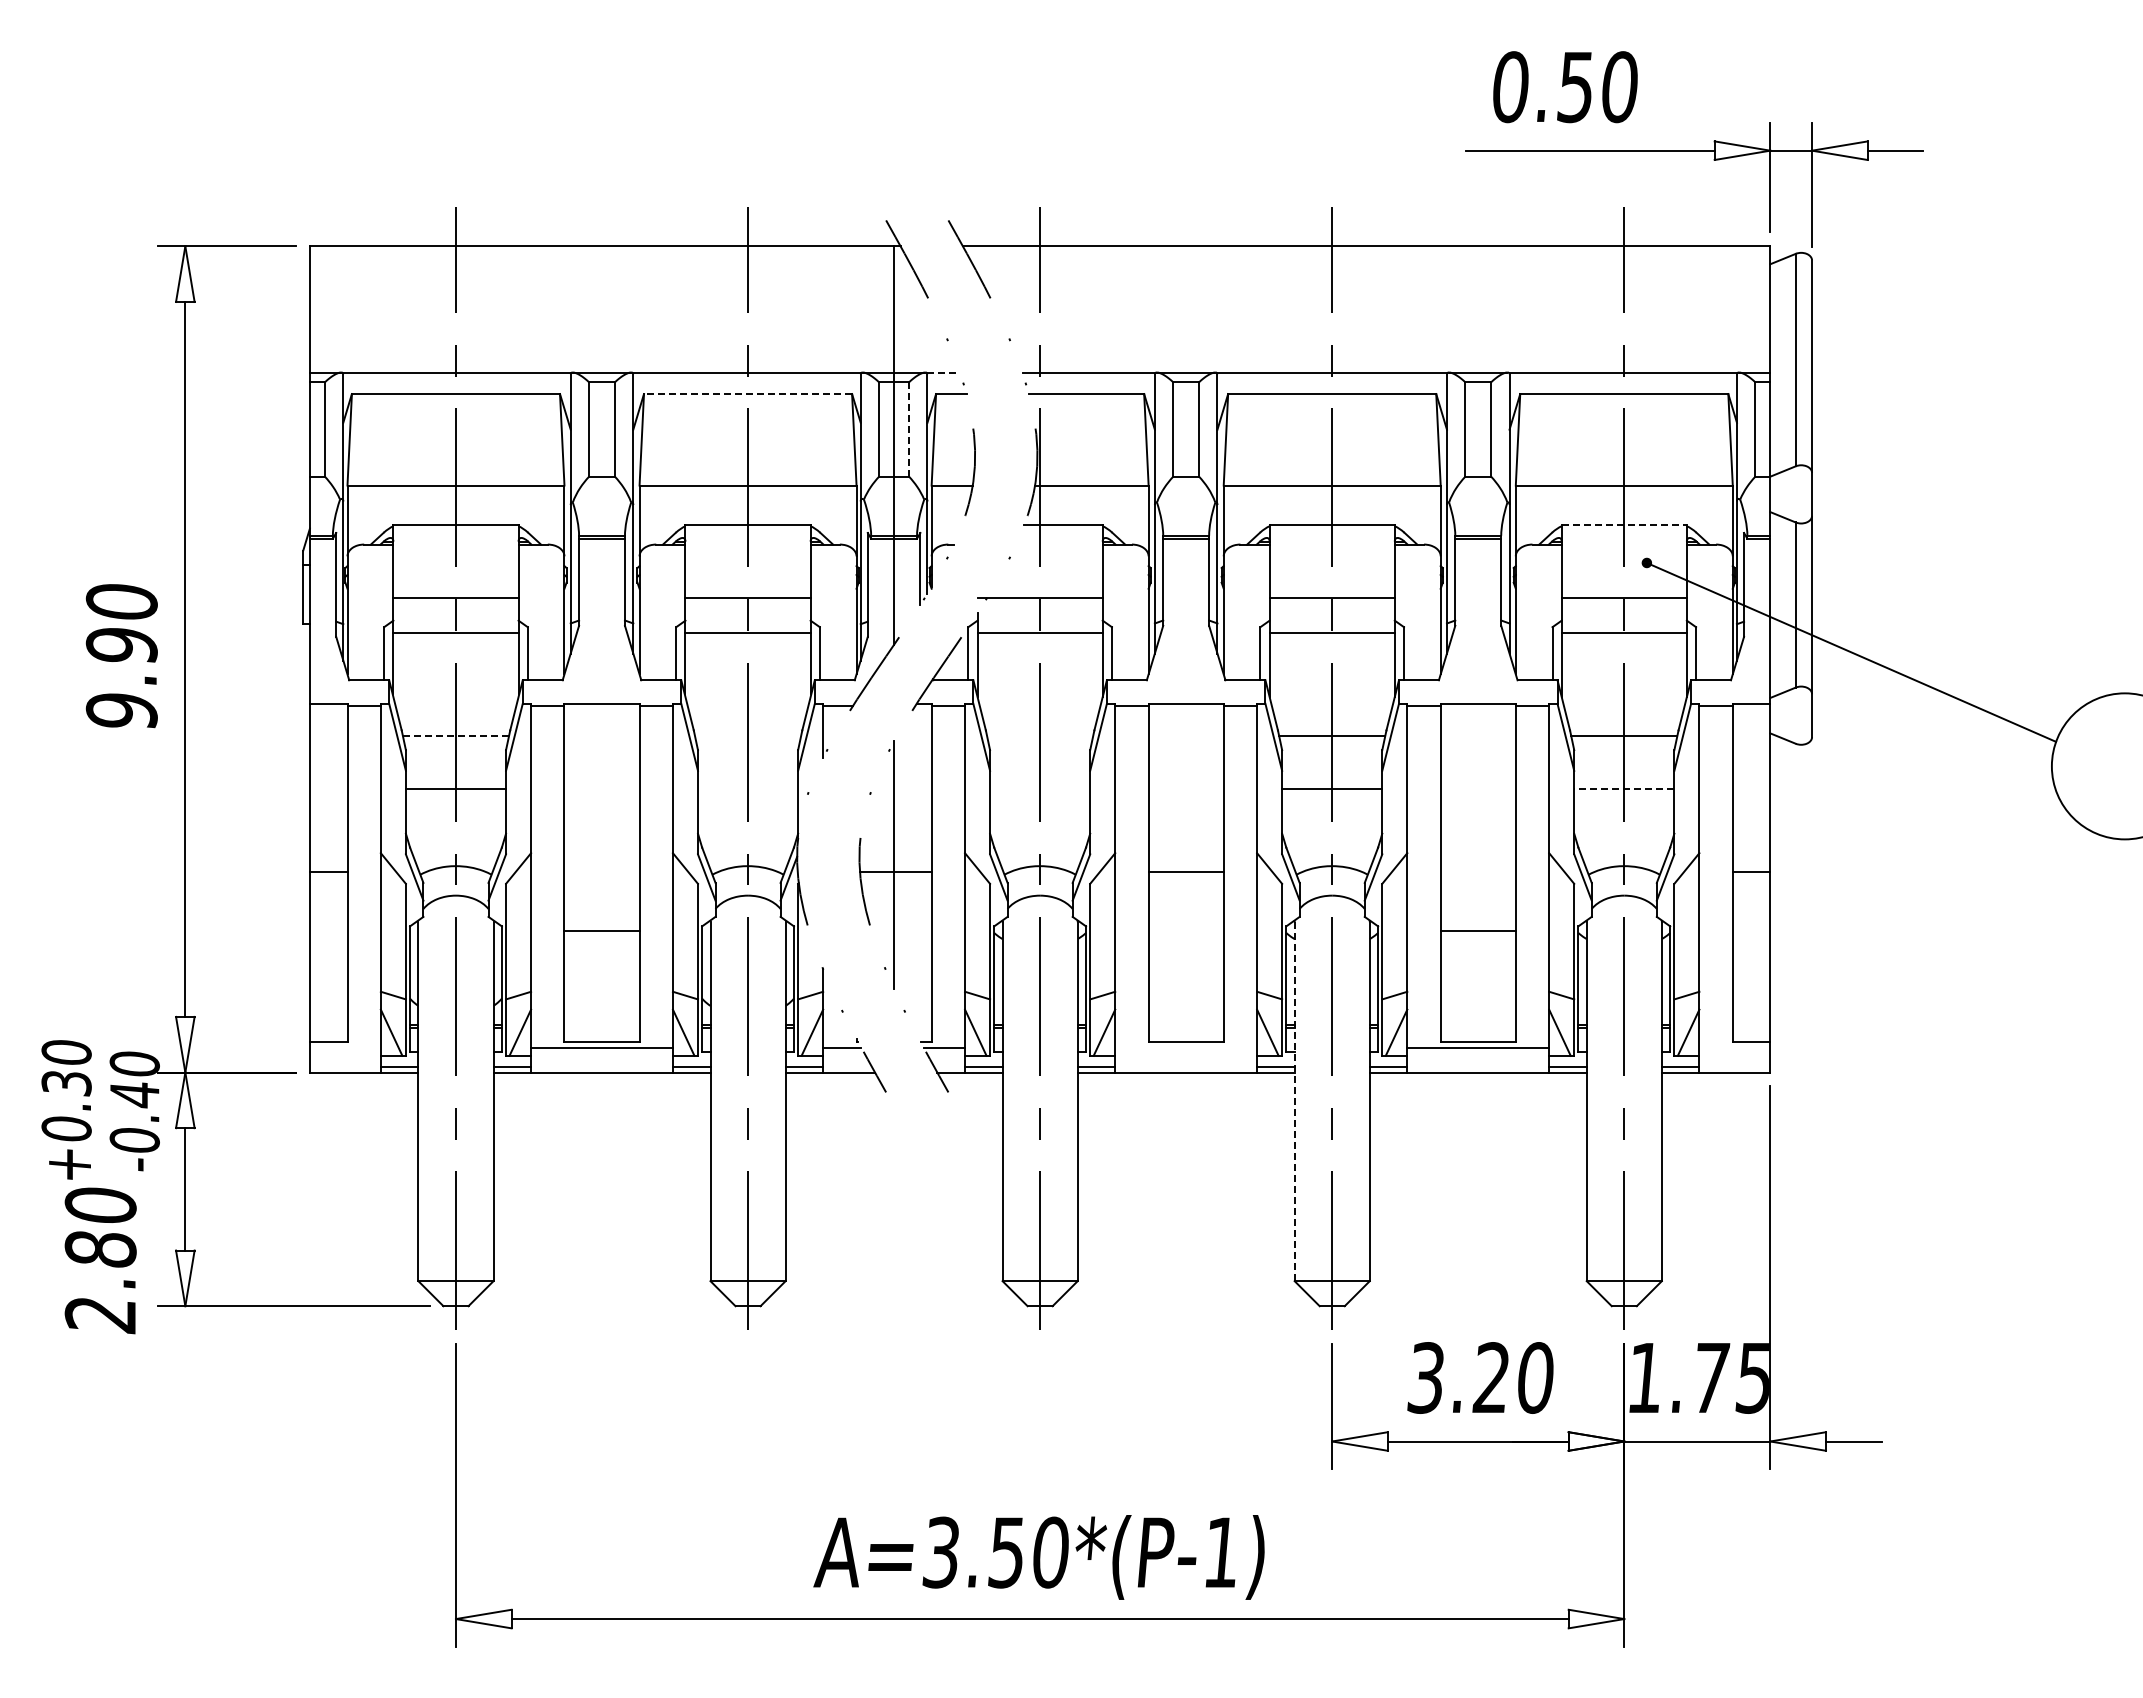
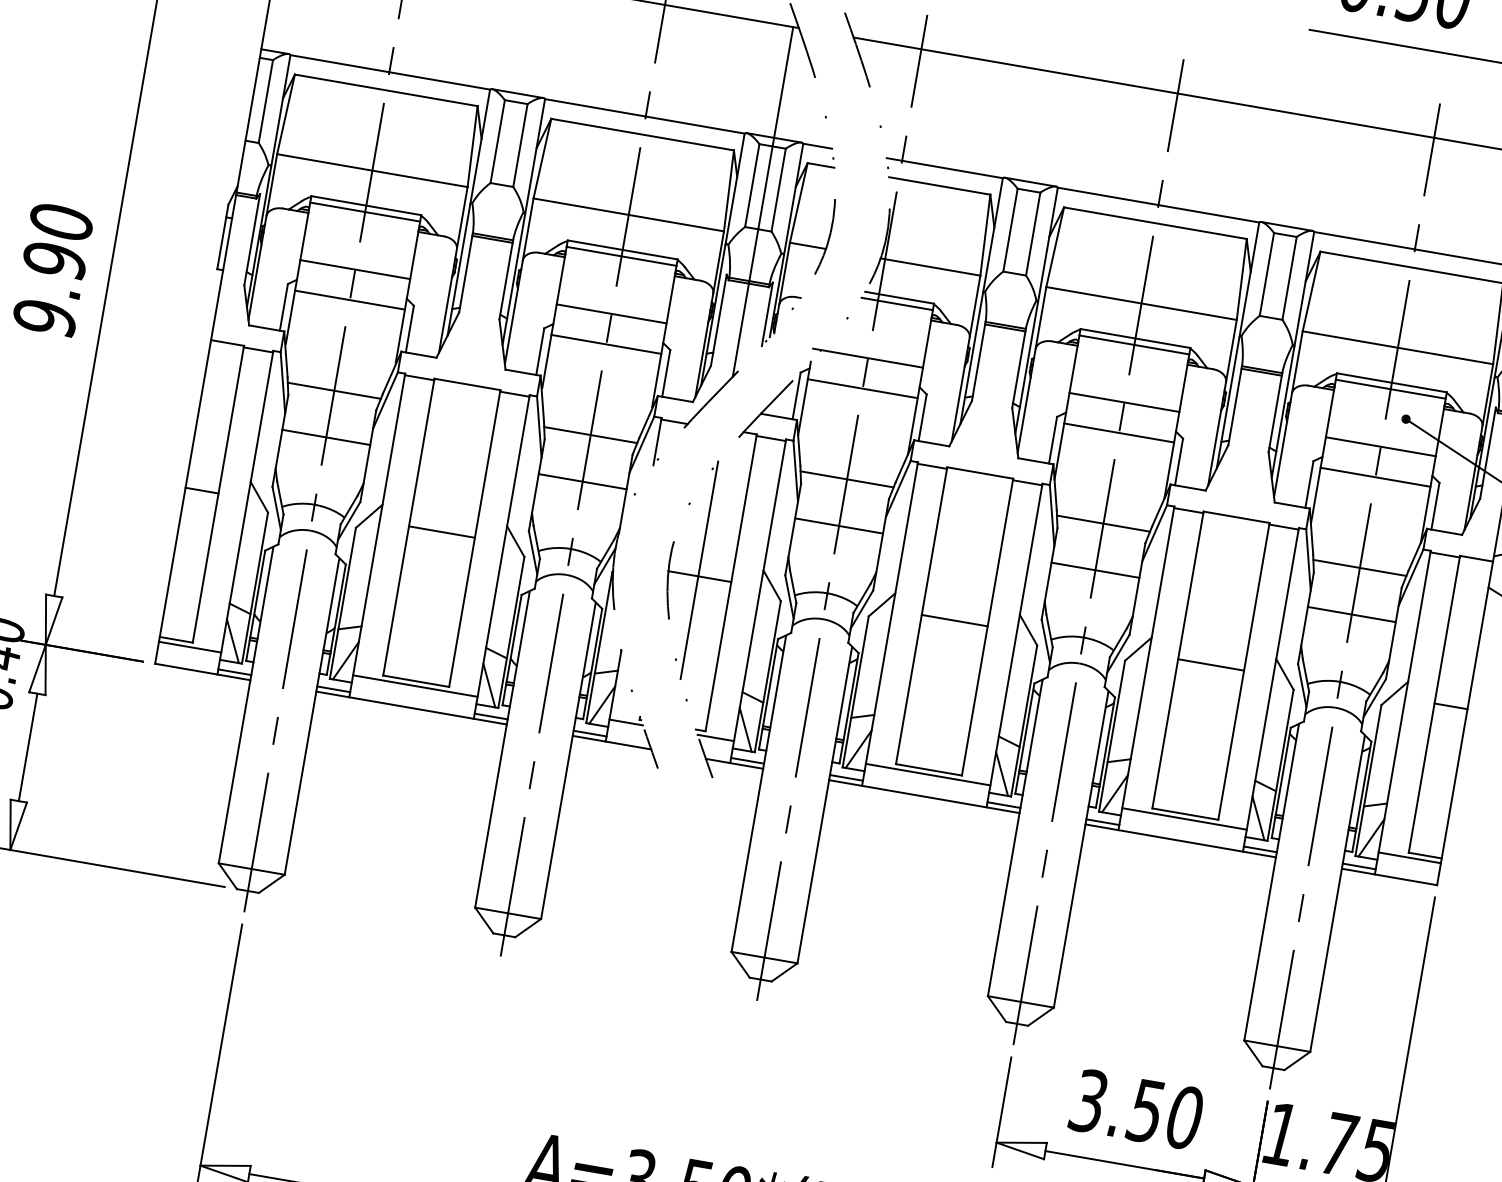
line: (944, 373) -> (818, 146), dashed -> solid
line: (747, 394) -> (642, 134), dashed -> solid
line: (909, 429) -> (778, 190), dashed -> solid
line: (1624, 525) -> (1392, 382), dashed -> solid
line: (455, 532) -> (364, 211), added
line: (747, 532) -> (621, 256), added
line: (1061, 532) -> (896, 303), added
line: (1331, 532) -> (1133, 344), added
line: (1623, 532) -> (1390, 388), added
line: (455, 736) -> (333, 390), dashed -> solid
line: (748, 736) -> (591, 435), added
line: (1040, 736) -> (847, 479), added
line: (747, 789) -> (582, 481), added
line: (1040, 789) -> (839, 526), added
line: (1623, 789) -> (1351, 614), dashed -> solid
line: (601, 931) -> (441, 532), moved
line: (1477, 931) -> (1210, 665), moved
line: (344, 1047) -> (189, 647), added
line: (1186, 1047) -> (928, 774), added
line: (1734, 1047) -> (1409, 857), added
line: (1294, 1102) -> (1014, 839), dashed -> solid
text: (1490, 1377) -> (1145, 1110), 3.20 -> 3.50

